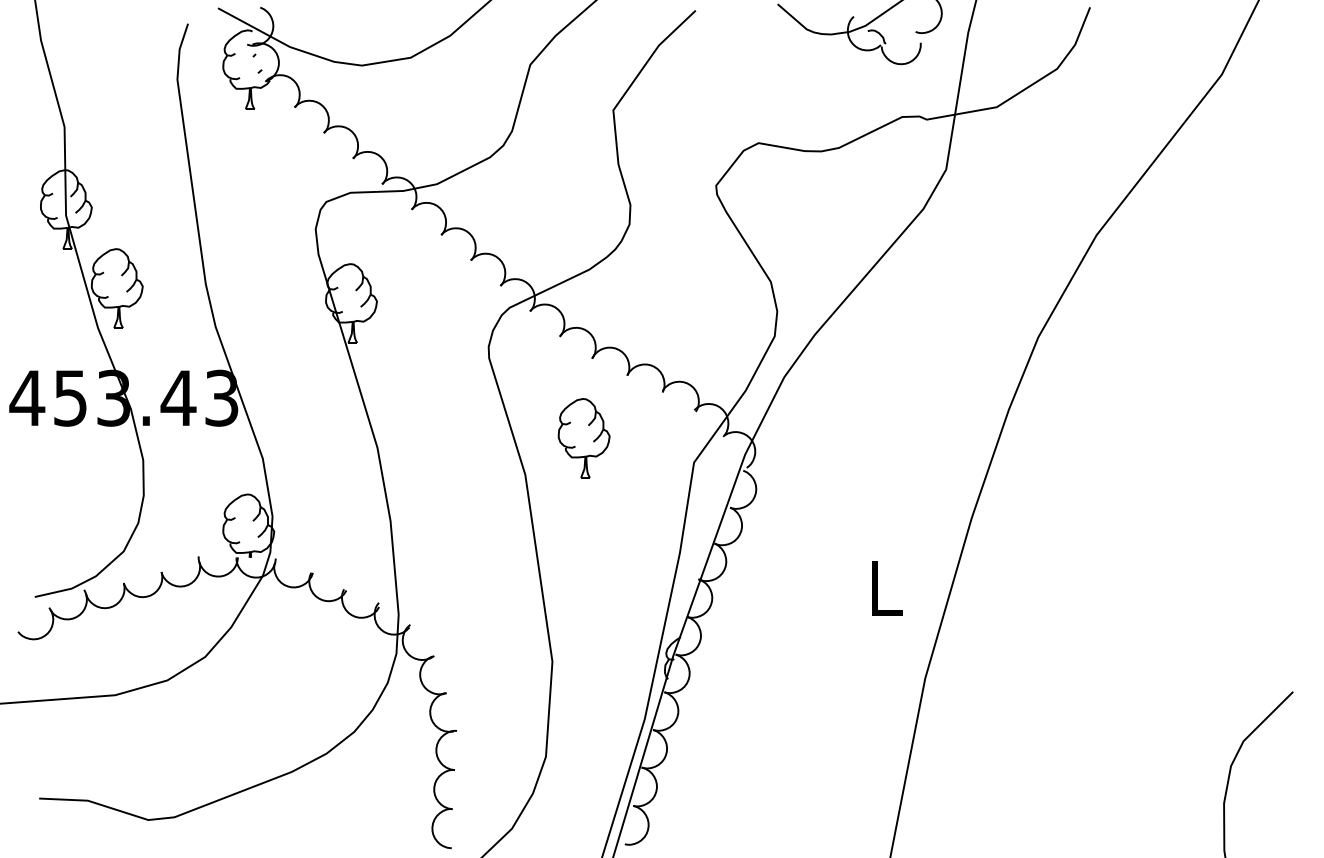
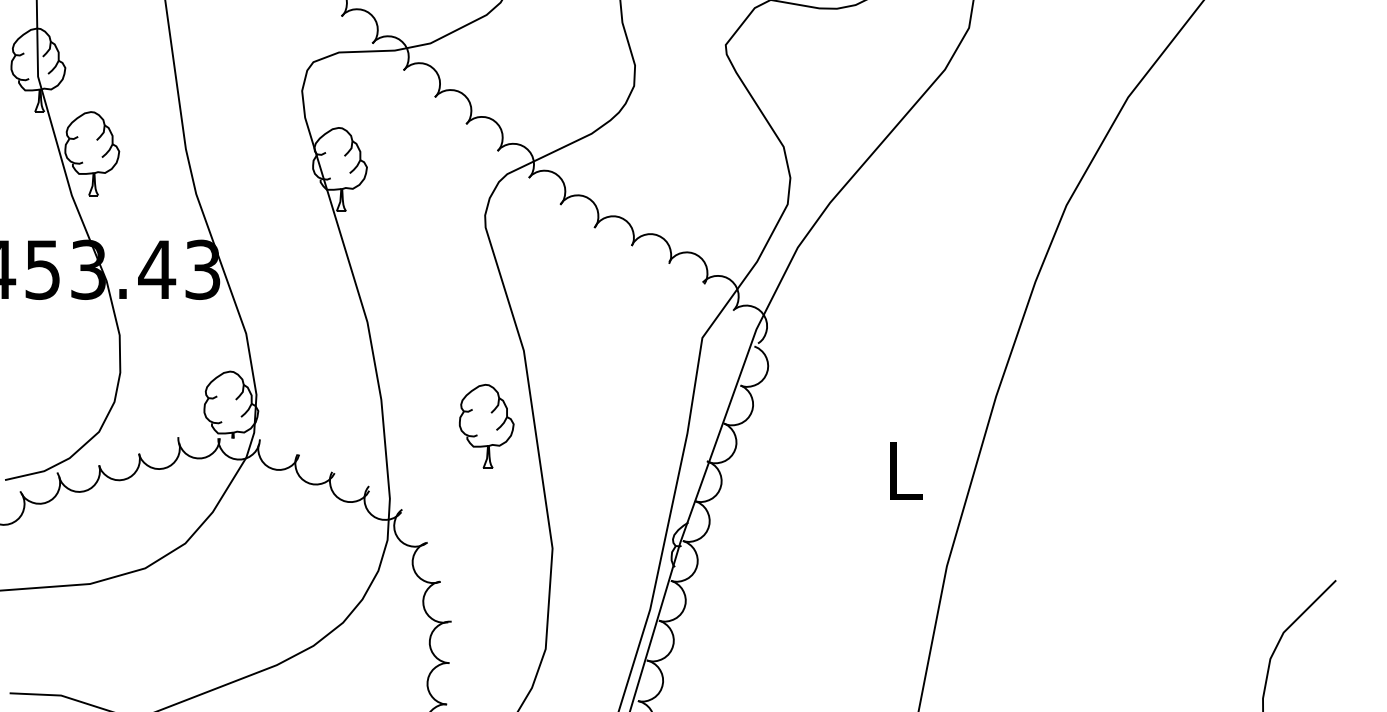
part: (583, 438) -> (485, 426), moved

